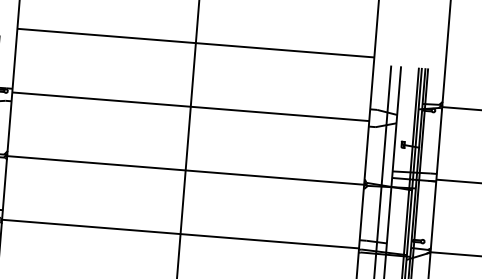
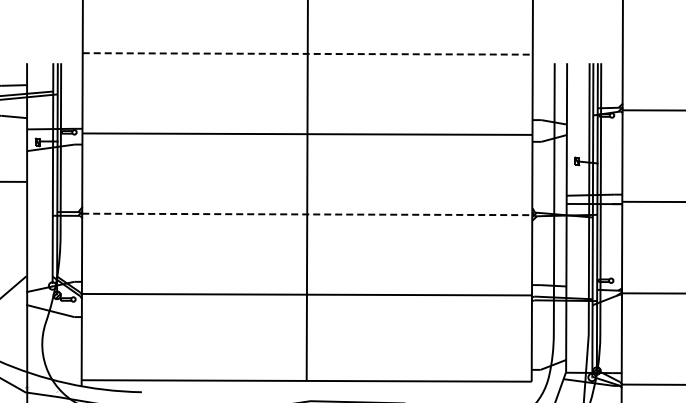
line: (196, 42) -> (308, 53), solid -> dashed
line: (185, 170) -> (307, 214), solid -> dashed

